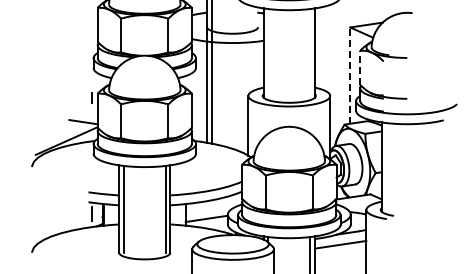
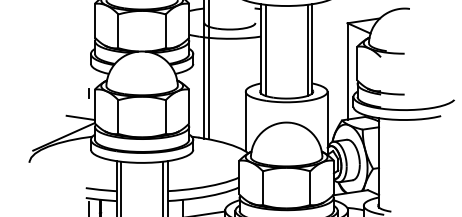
line: (268, 54) -> (265, 50), added
line: (310, 54) -> (307, 50), added
line: (360, 67) -> (357, 63), dashed -> solid
line: (350, 75) -> (347, 71), dashed -> solid

